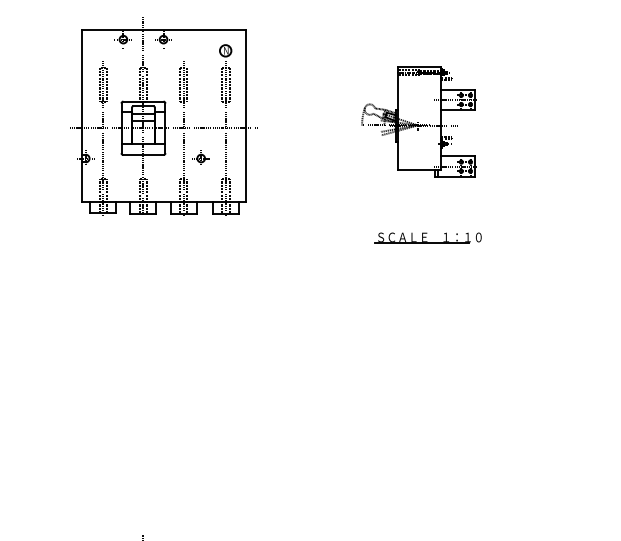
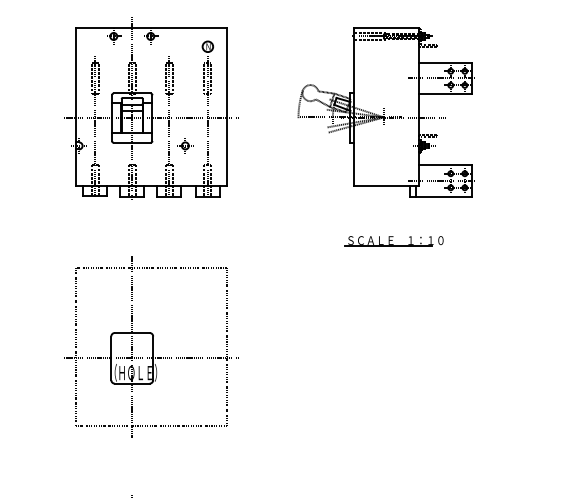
part: (418, 122) -> (385, 112), size x1.67
part: (427, 238) -> (393, 241), moved
part: (164, 376) -> (151, 346), added

